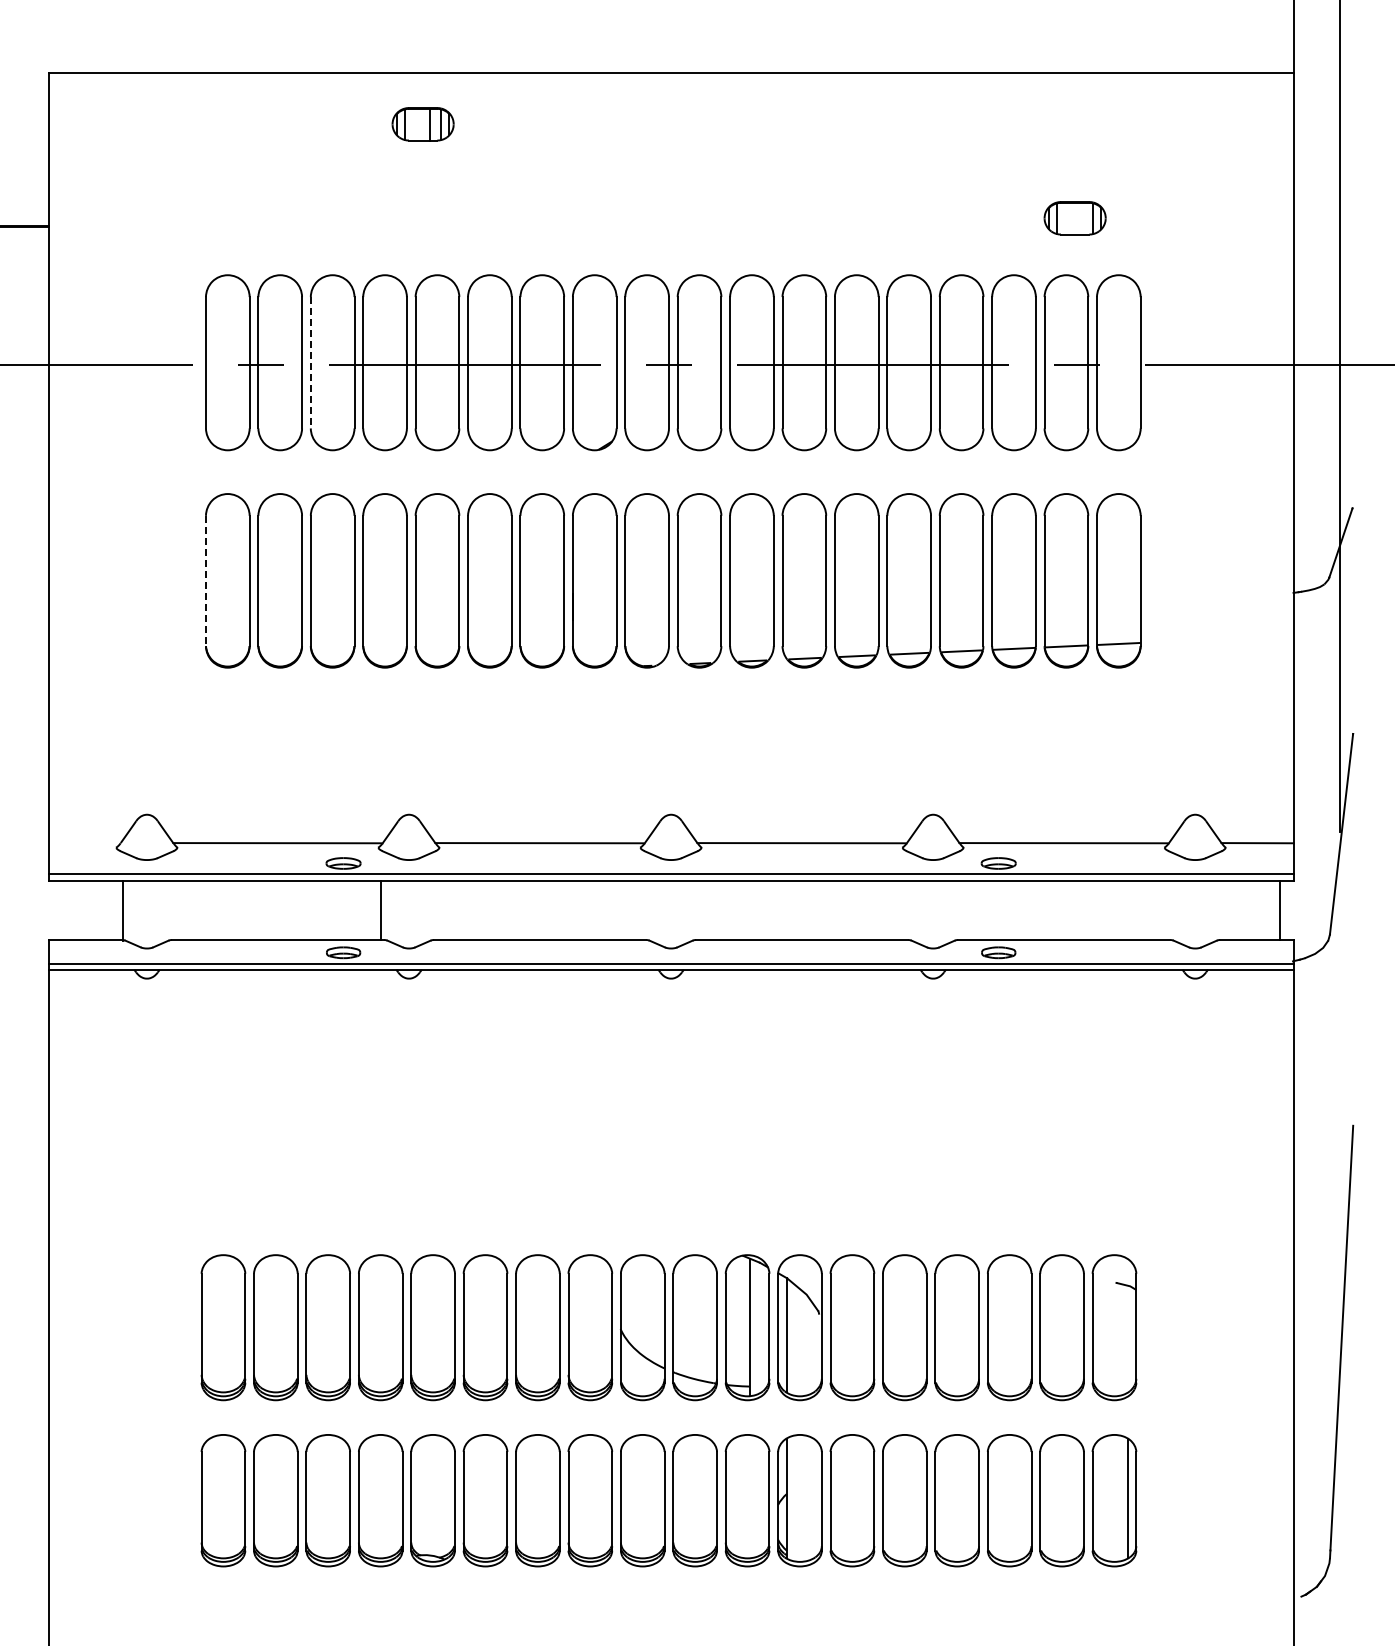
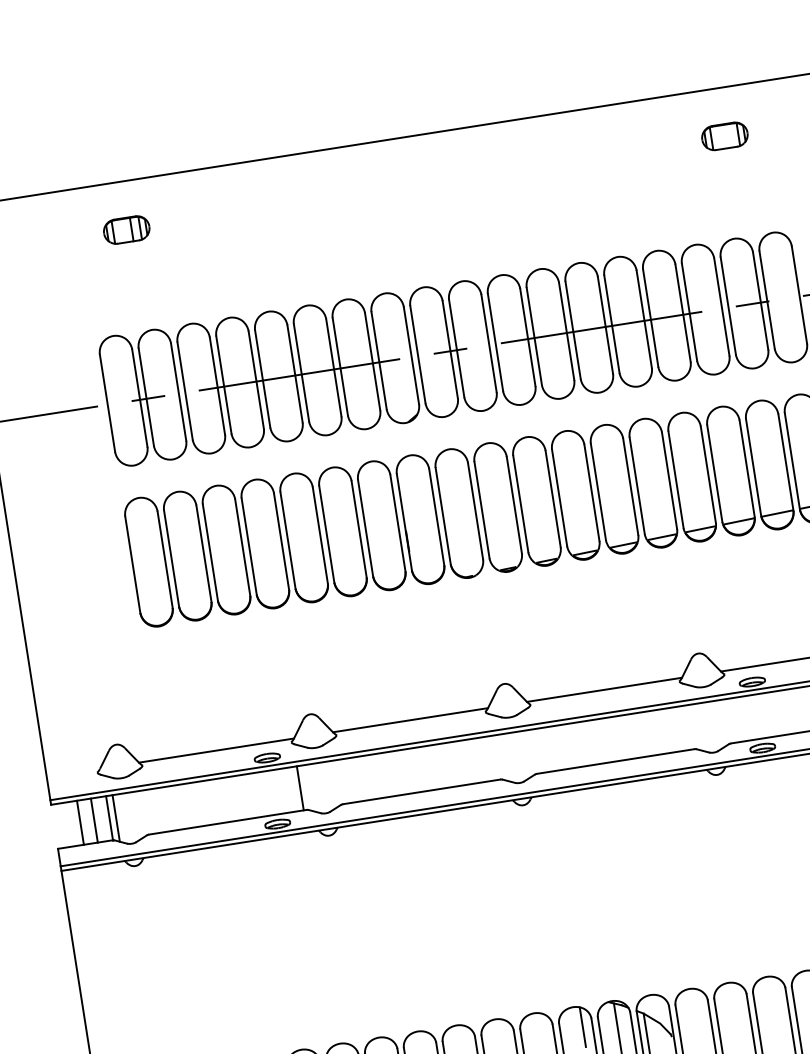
part: (422, 124) -> (126, 230), moved
part: (1074, 218) -> (724, 136), moved
line: (310, 362) -> (184, 390), dashed -> solid
line: (205, 581) -> (132, 565), dashed -> solid
line: (83, 910) -> (80, 822), added
line: (102, 910) -> (94, 820), added
line: (131, 911) -> (115, 818), added
line: (703, 1283) -> (582, 1027), added

